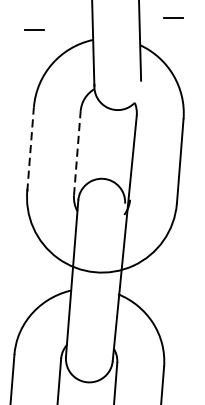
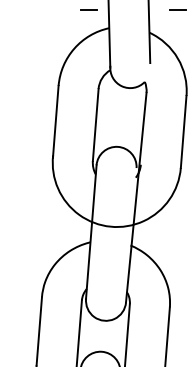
line: (33, 29) -> (88, 9), moved
line: (30, 149) -> (55, 121), dashed -> solid
line: (77, 152) -> (95, 124), dashed -> solid

